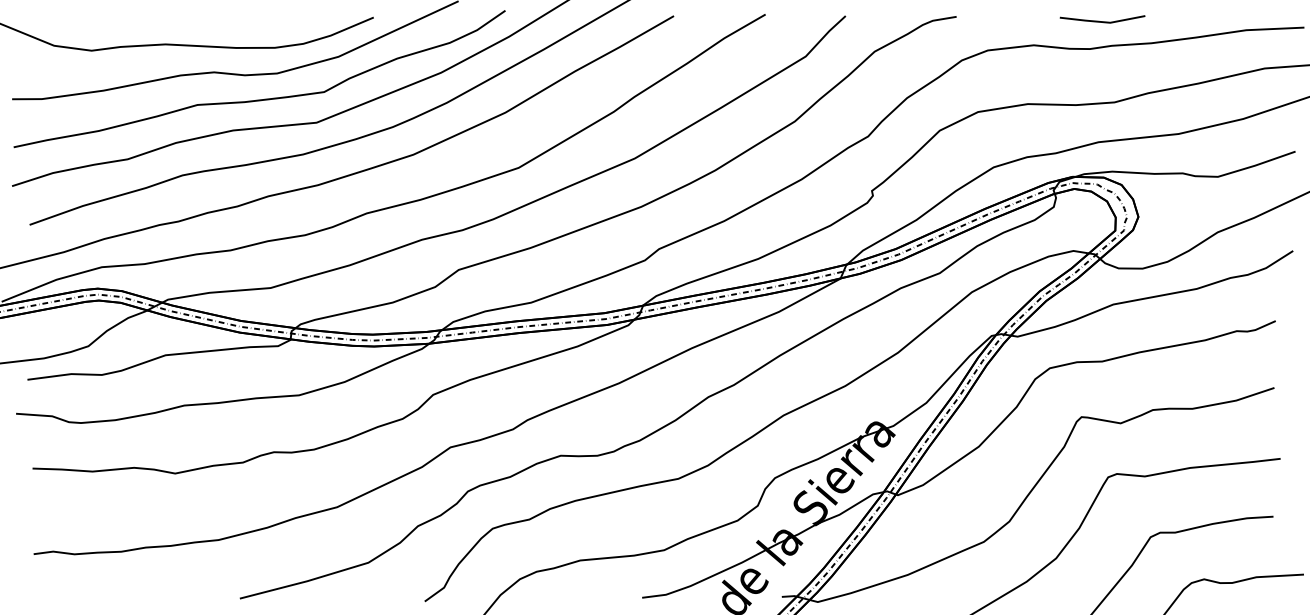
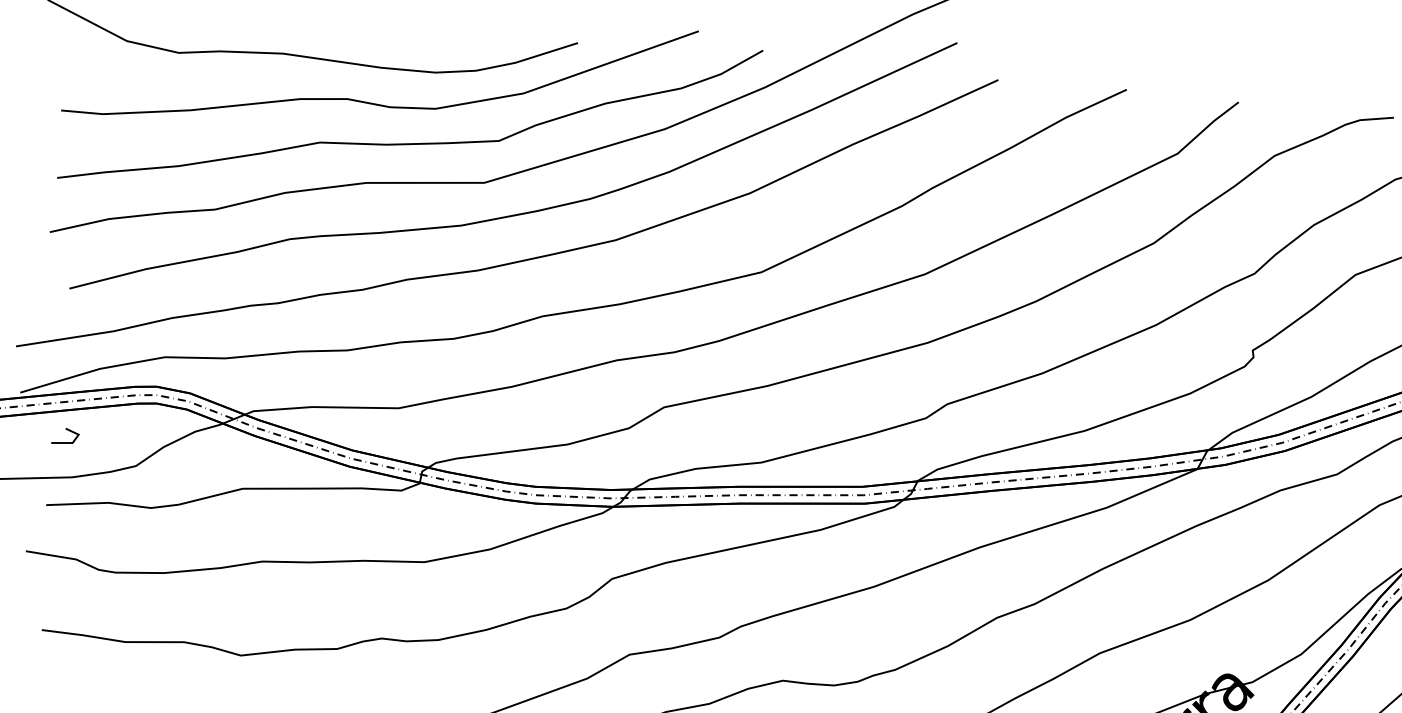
line: (38, 326) -> (68, 431), added

